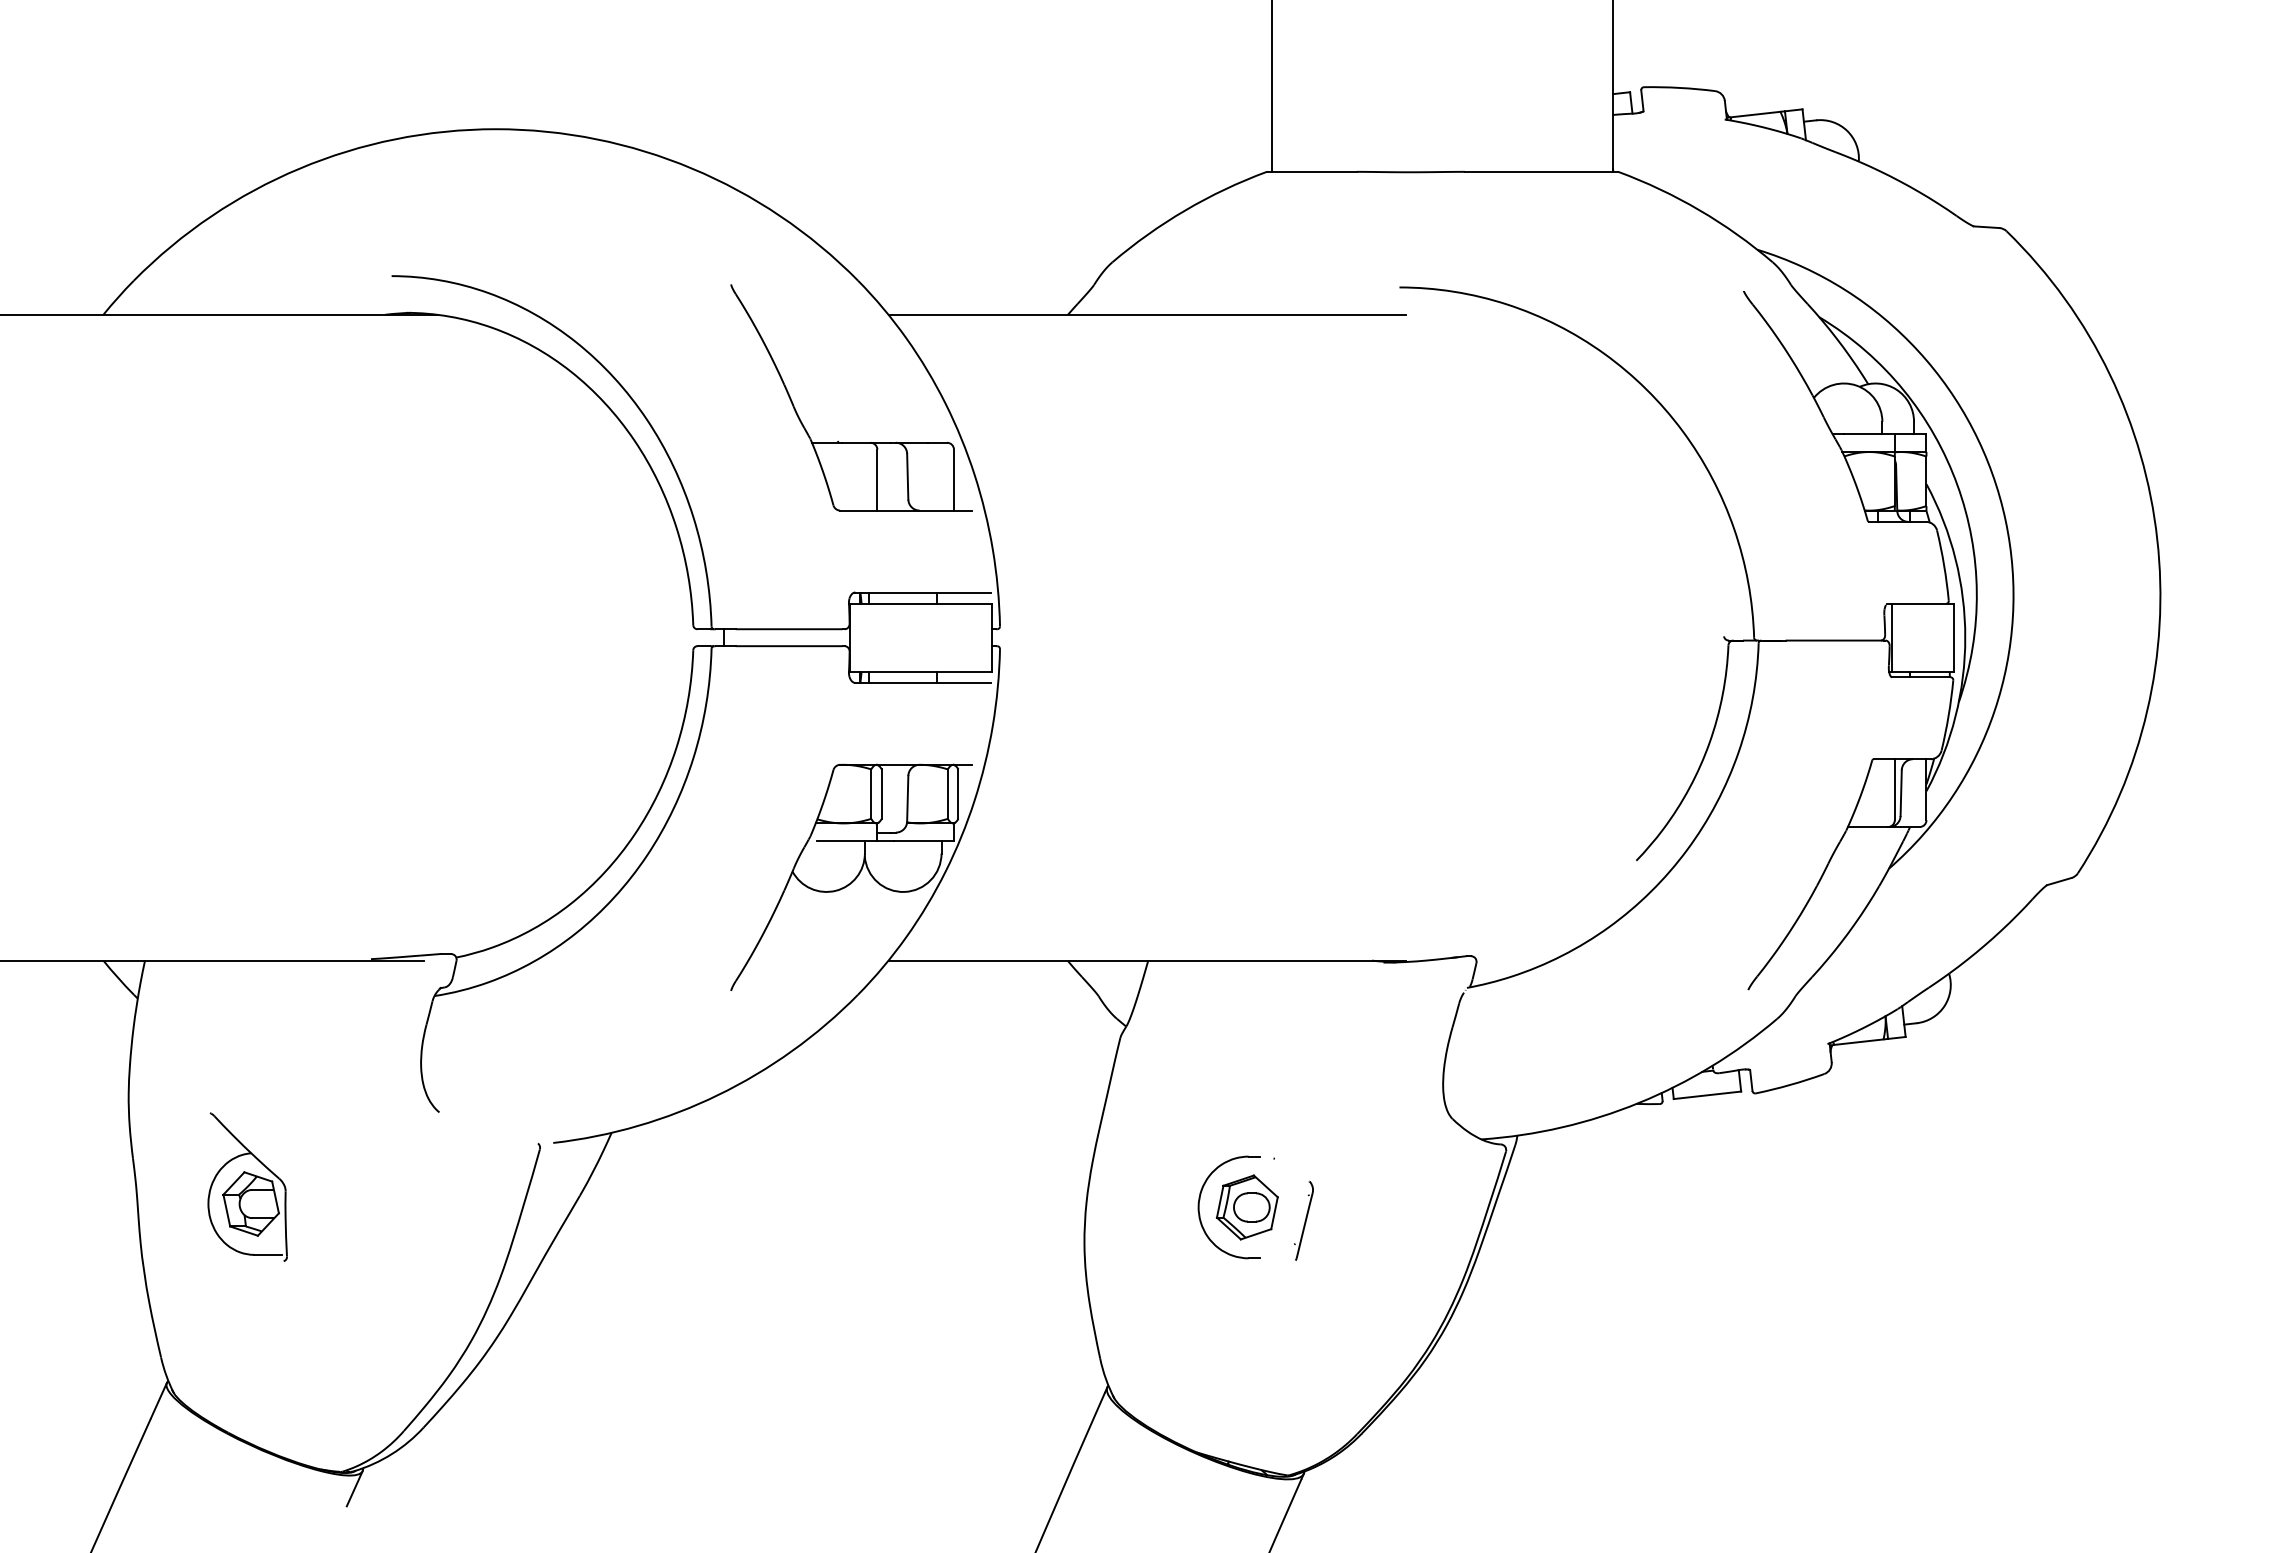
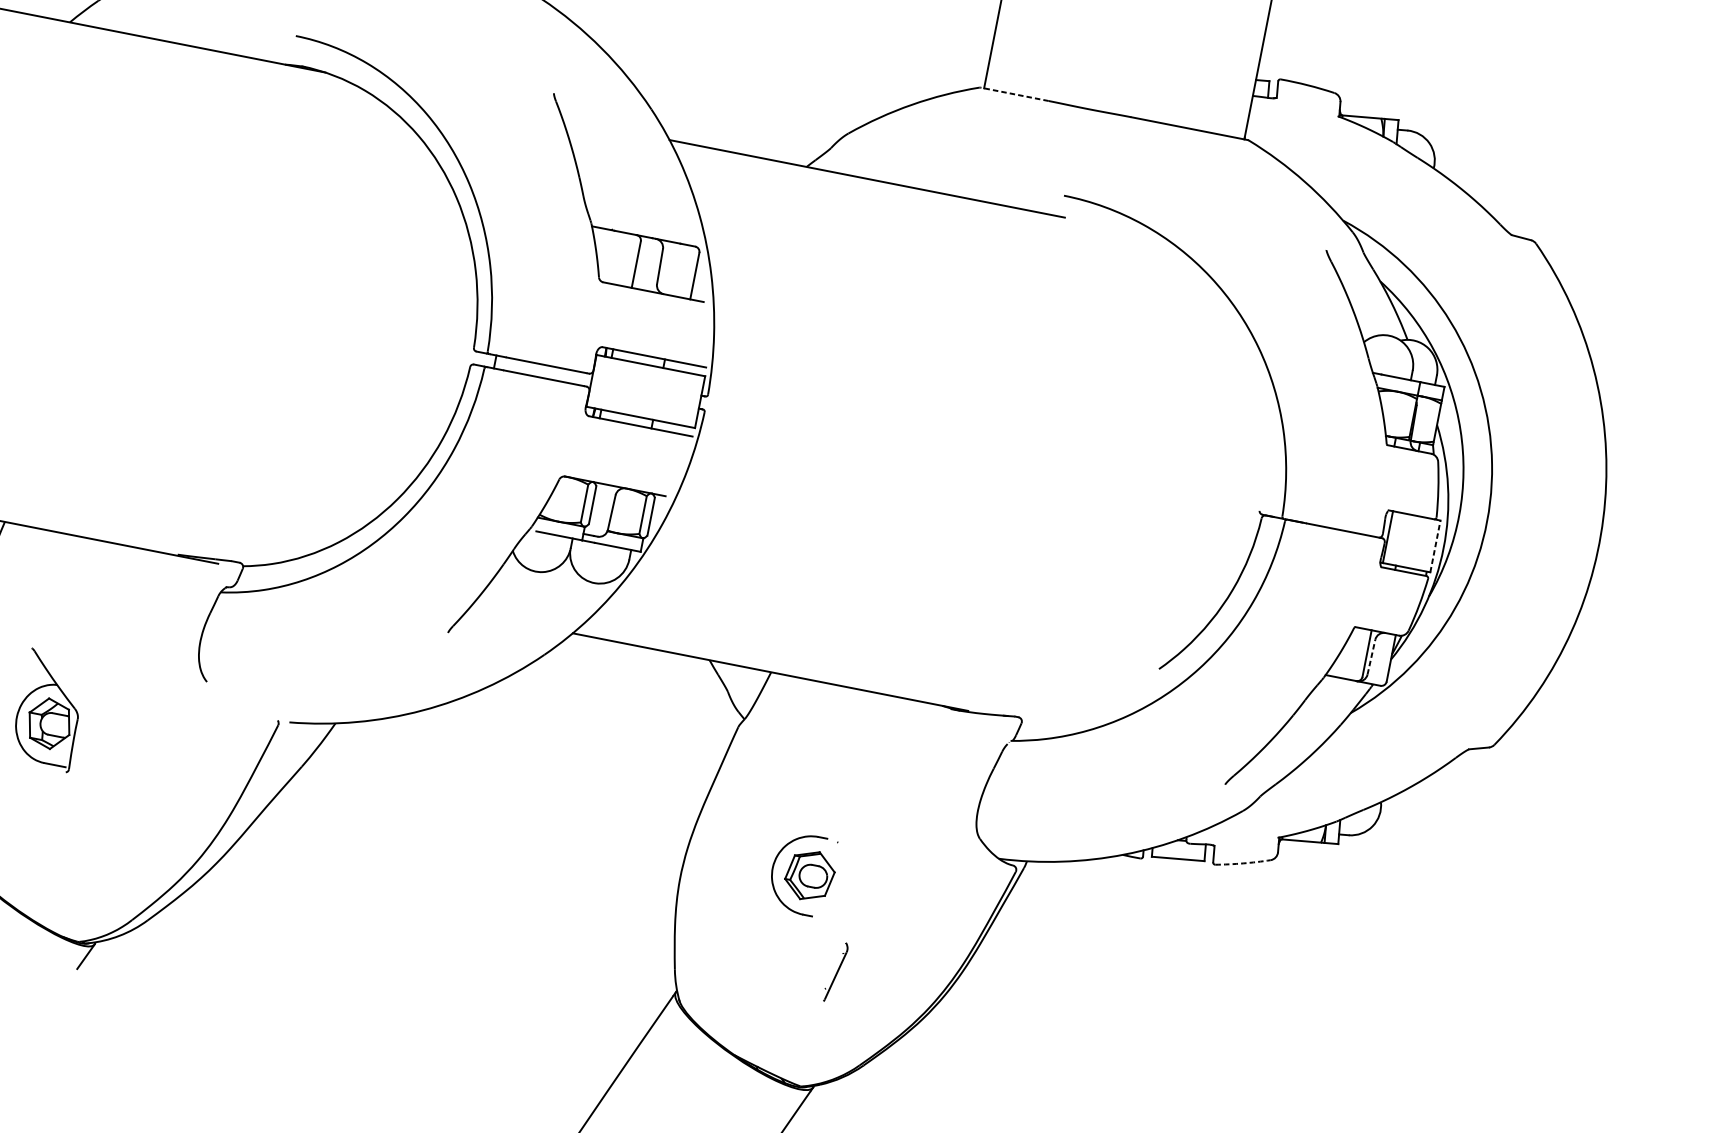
line: (1312, 171) -> (1014, 94), solid -> dashed
line: (1954, 637) -> (1435, 546), solid -> dashed
line: (1901, 793) -> (1371, 657), solid -> dashed
arc: (1790, 1084) -> (1243, 863), solid -> dashed
part: (1303, 1220) -> (835, 971), moved

